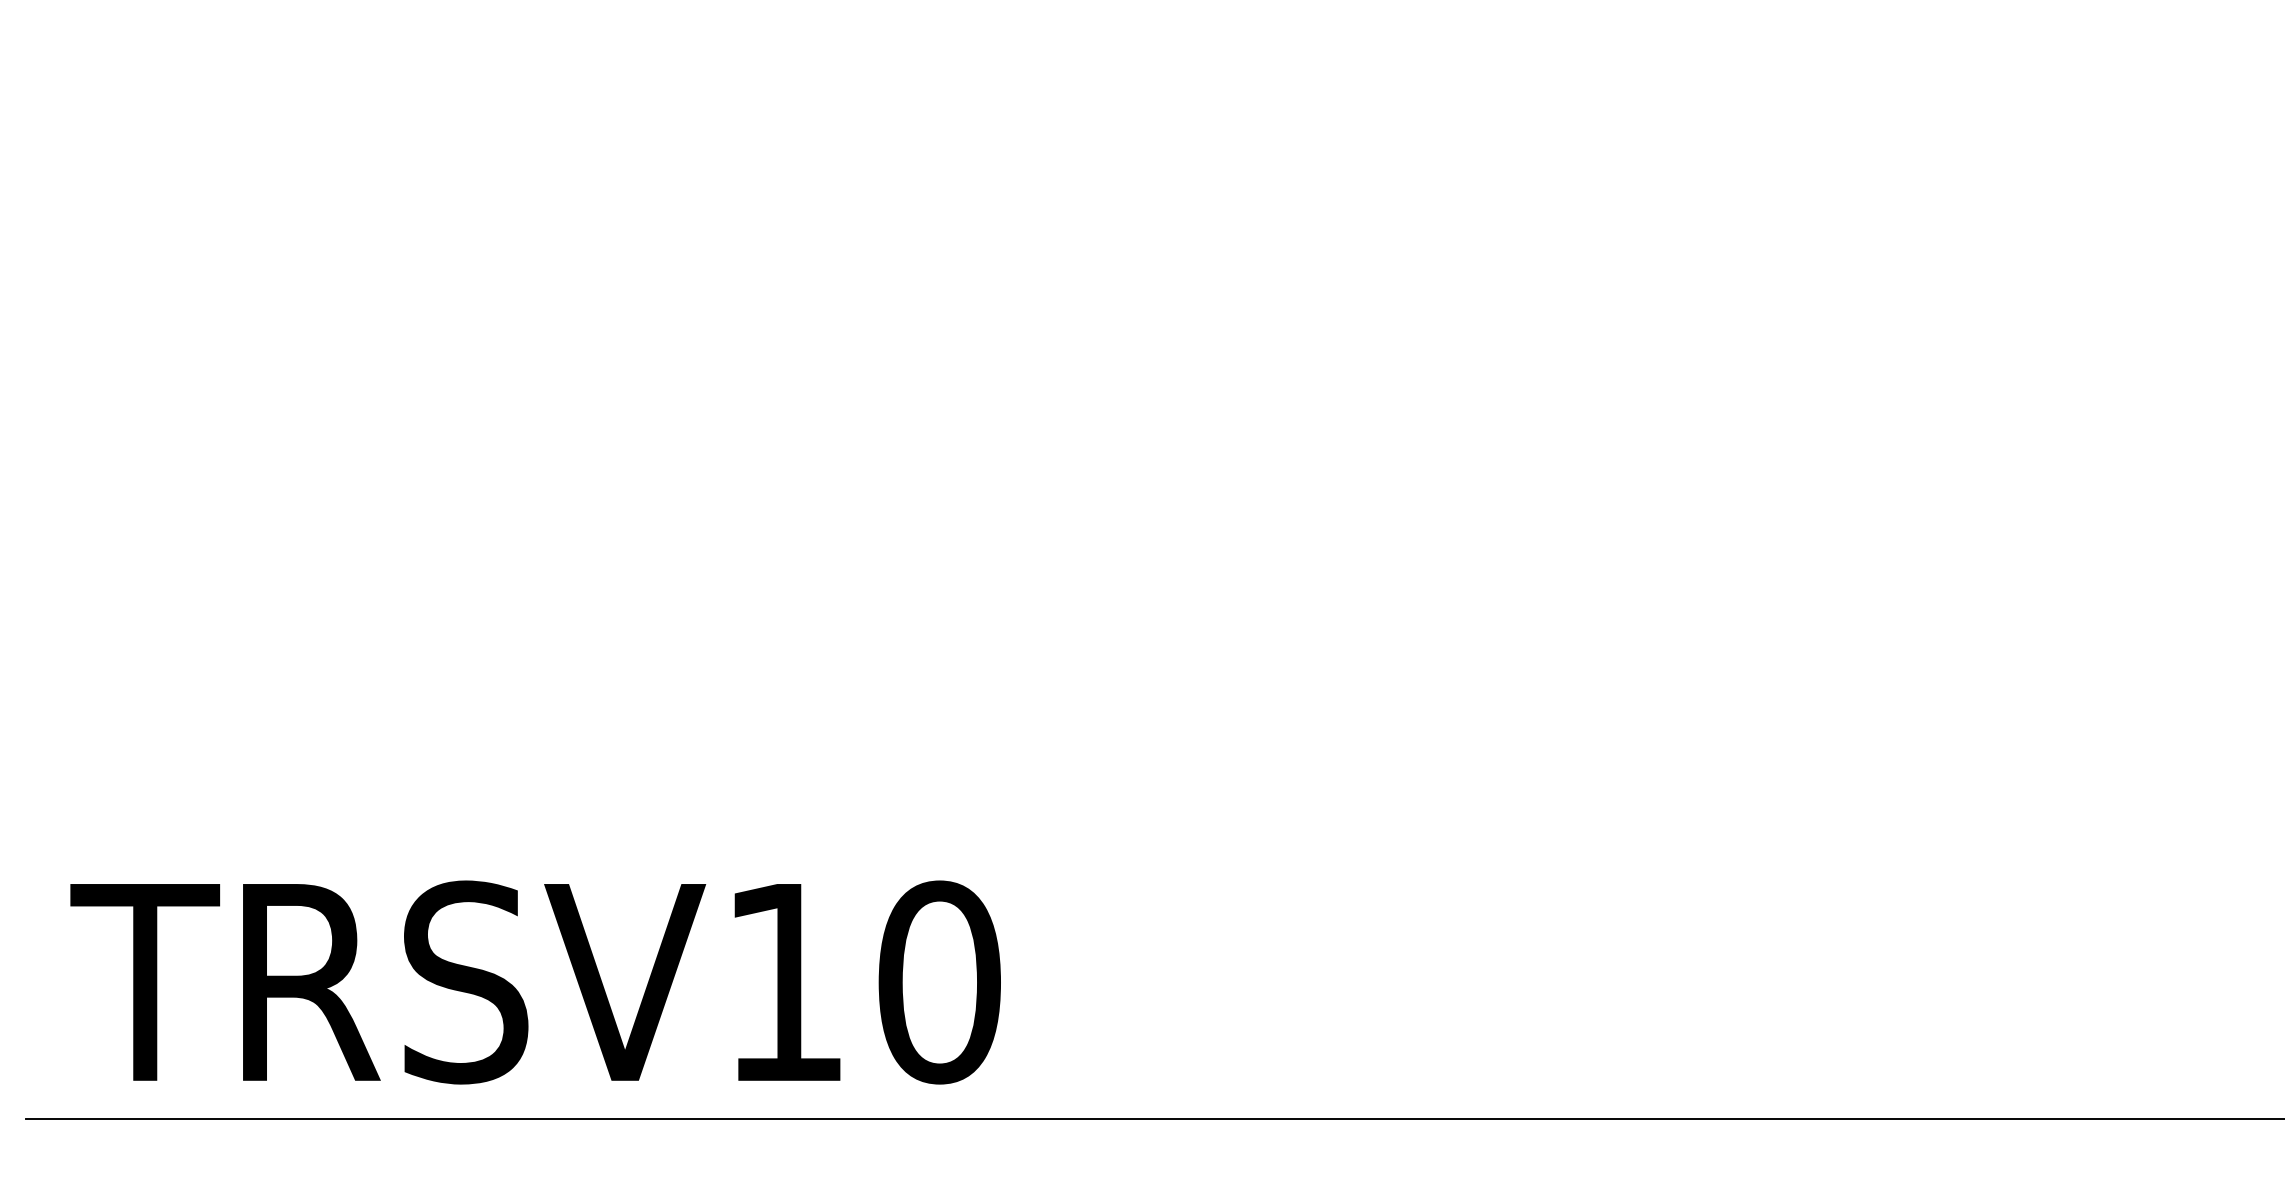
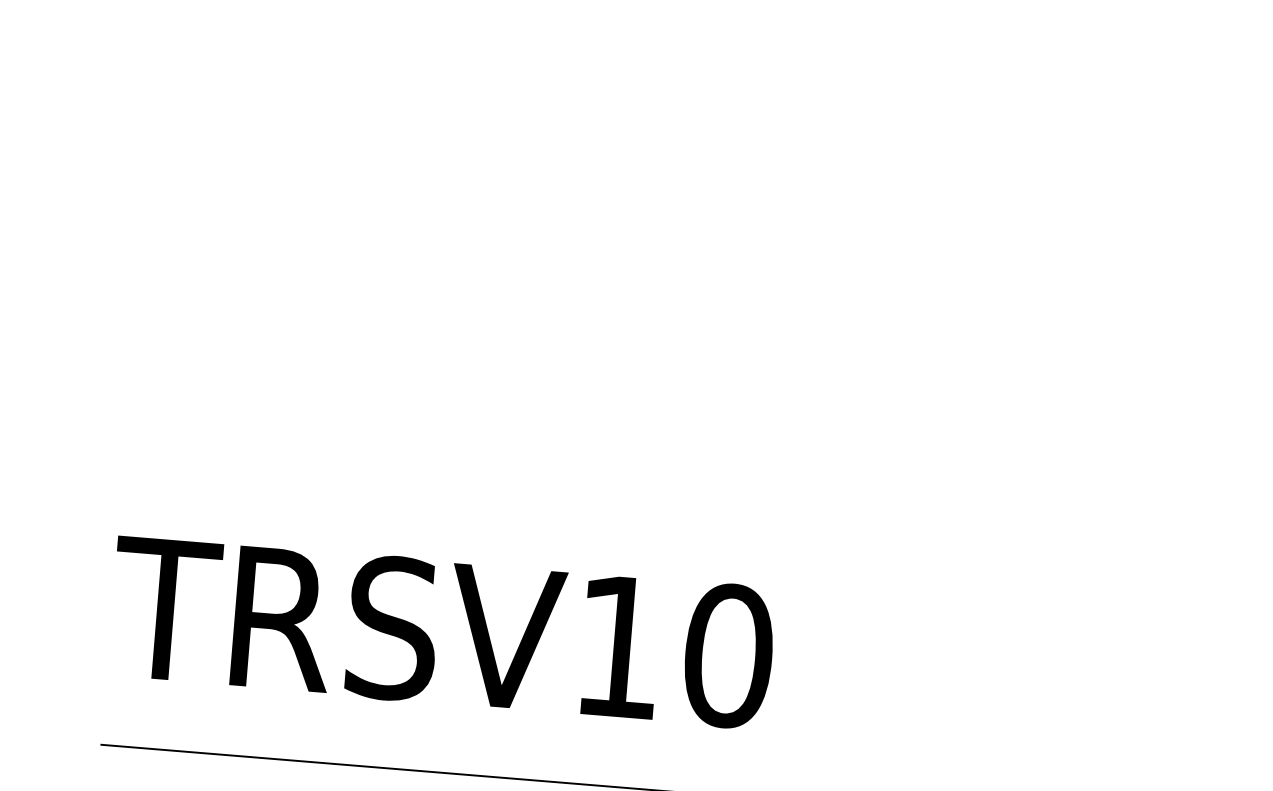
text: (535, 982) -> (442, 632), moved

